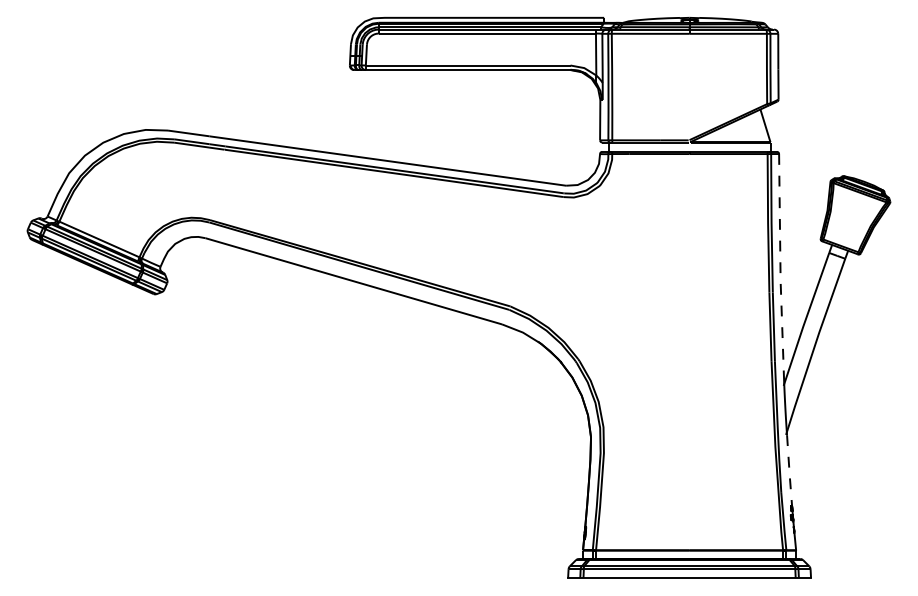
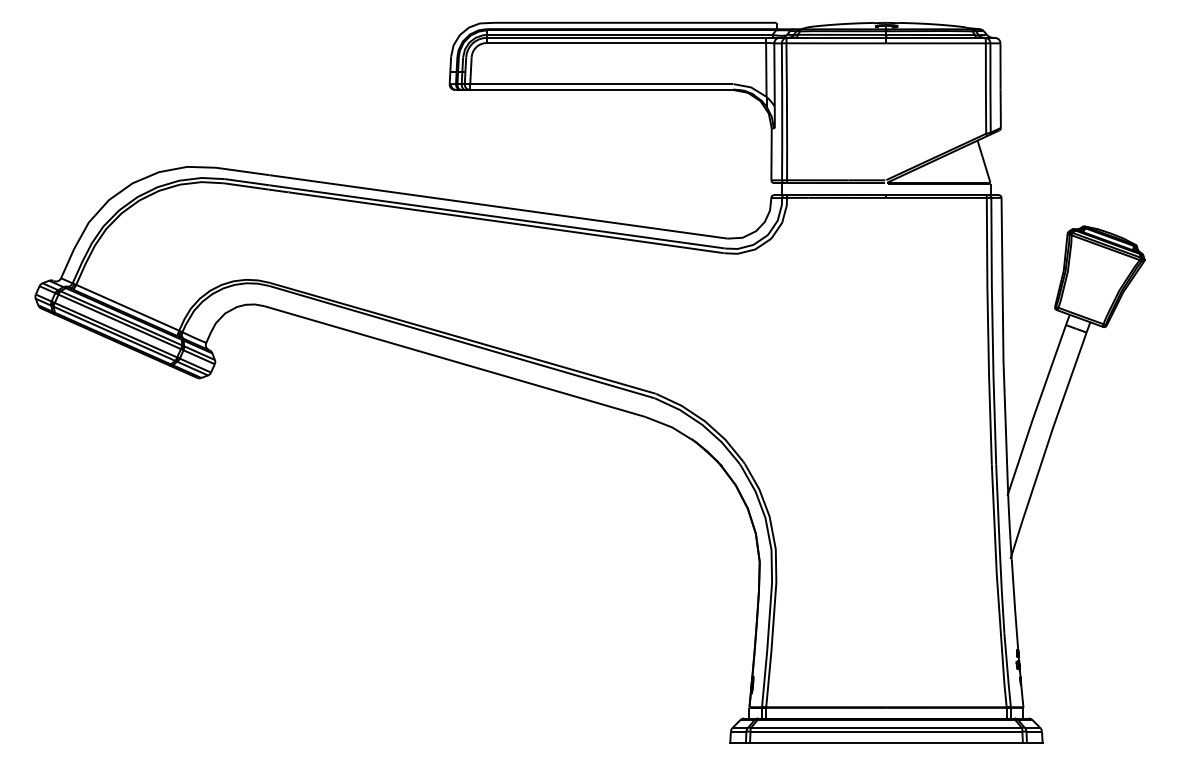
line: (780, 268) -> (1003, 344), dashed -> solid
line: (789, 471) -> (1014, 605), dashed -> solid

